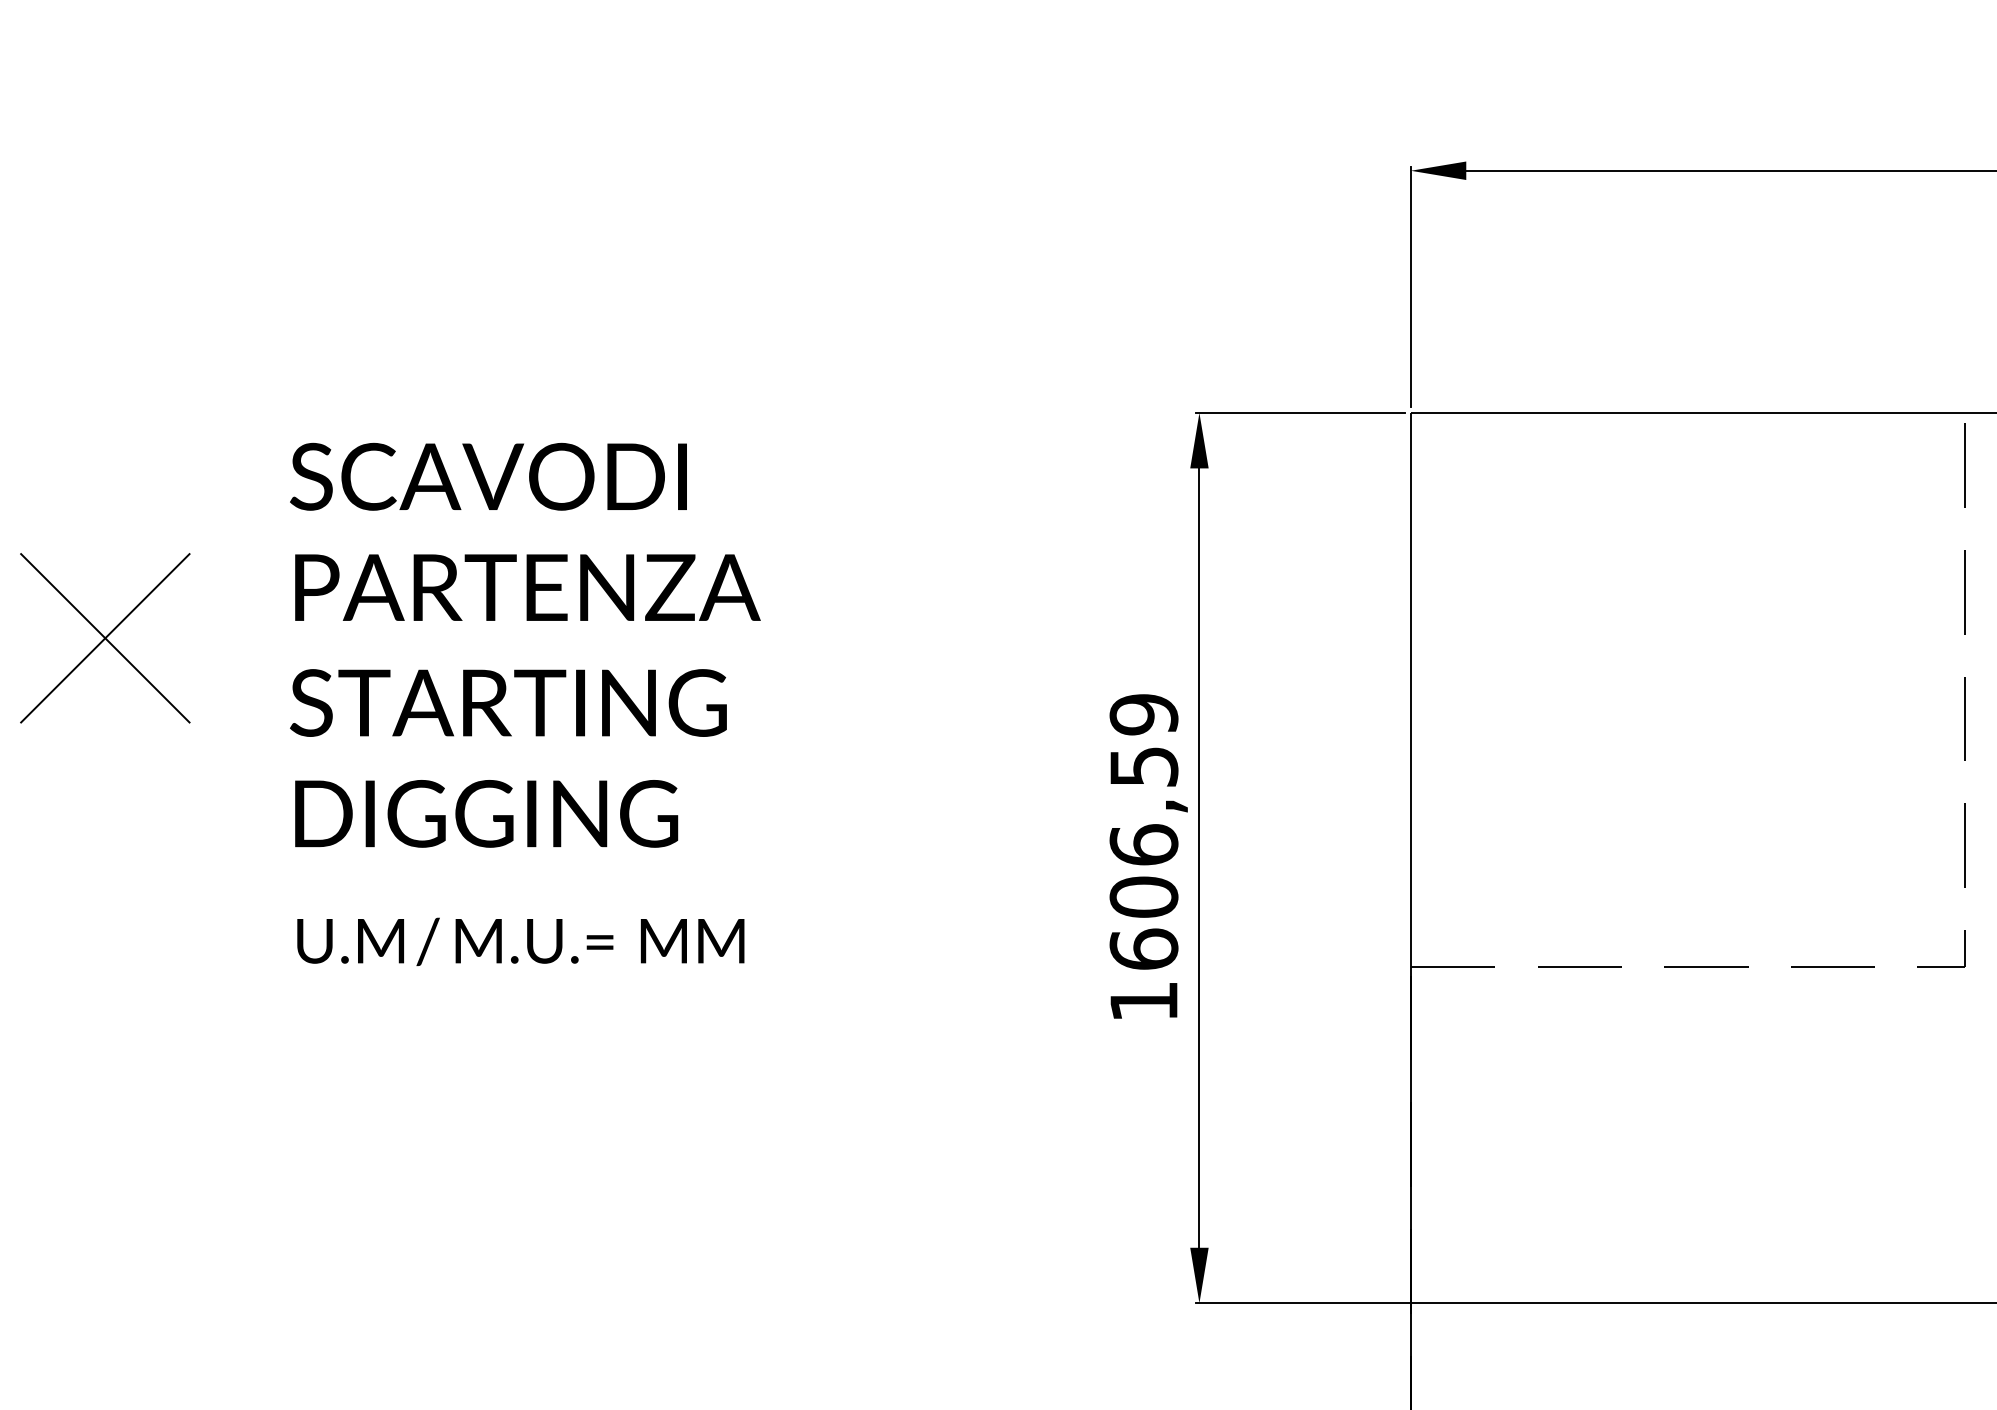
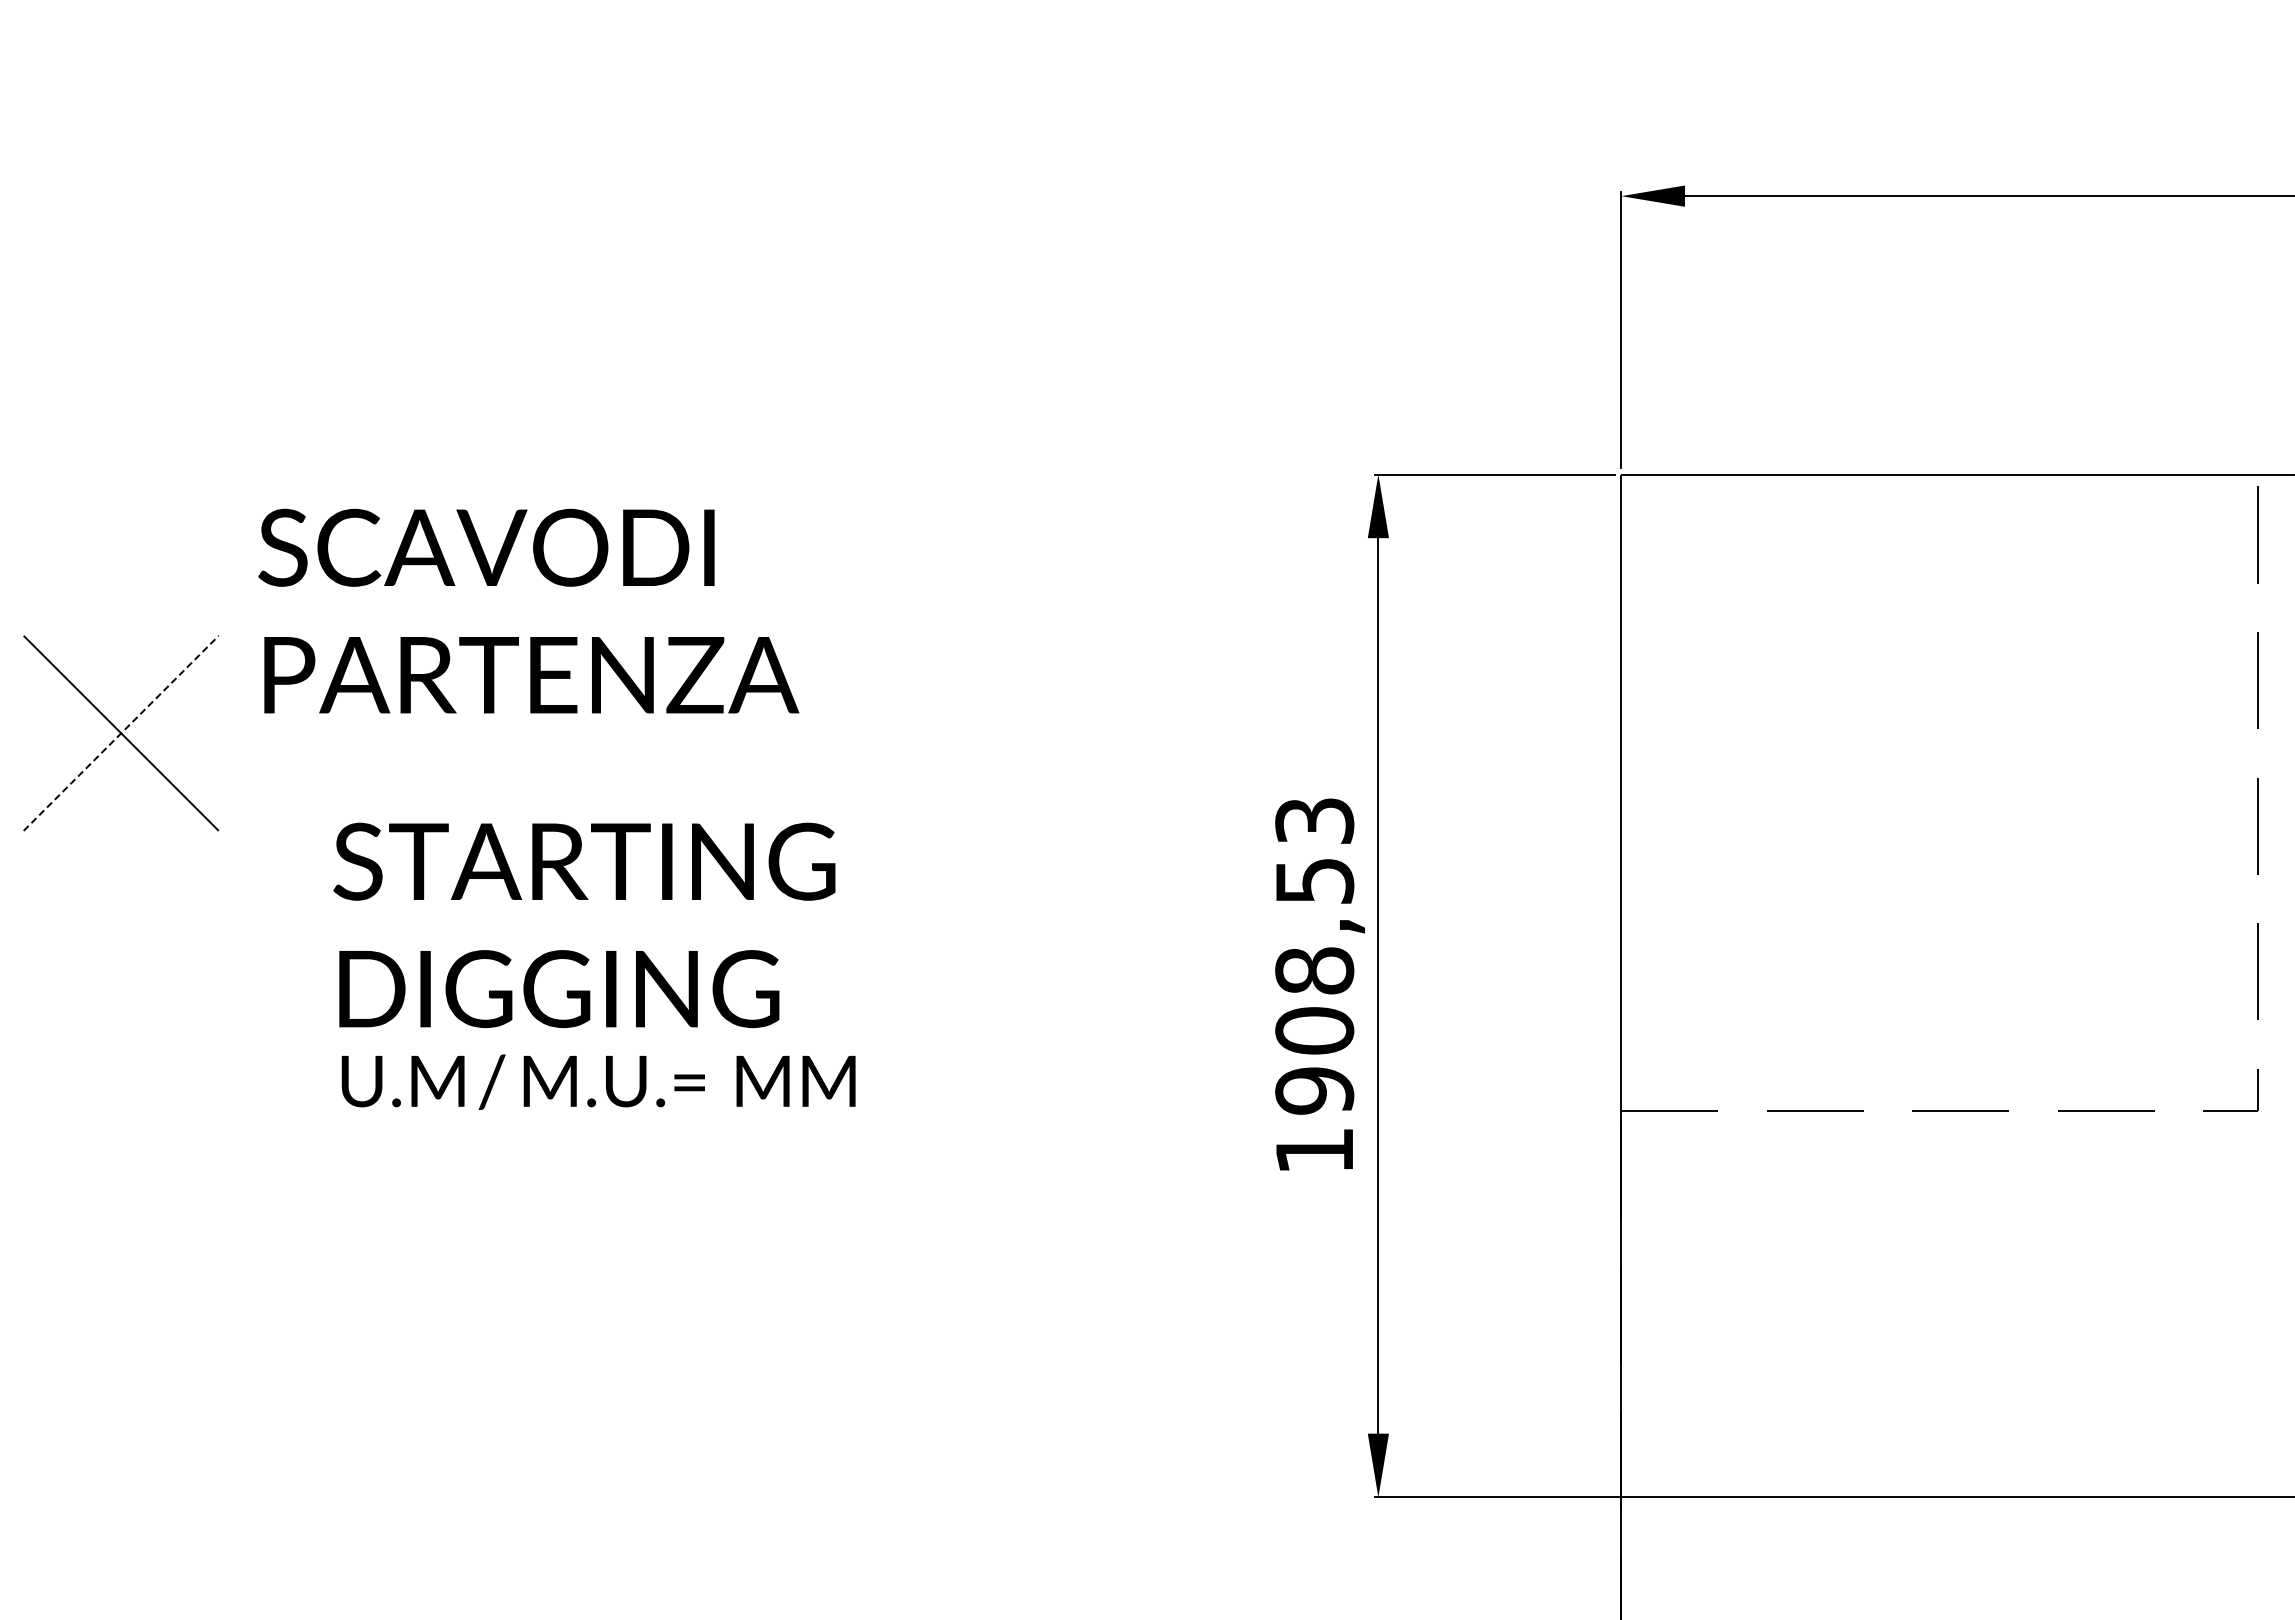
text: (525, 531) -> (528, 610), moved
line: (105, 638) -> (121, 733), solid -> dashed
text: (508, 758) -> (584, 925), moved
text: (1143, 831) -> (1314, 955), 1606,59 -> 1908,53

